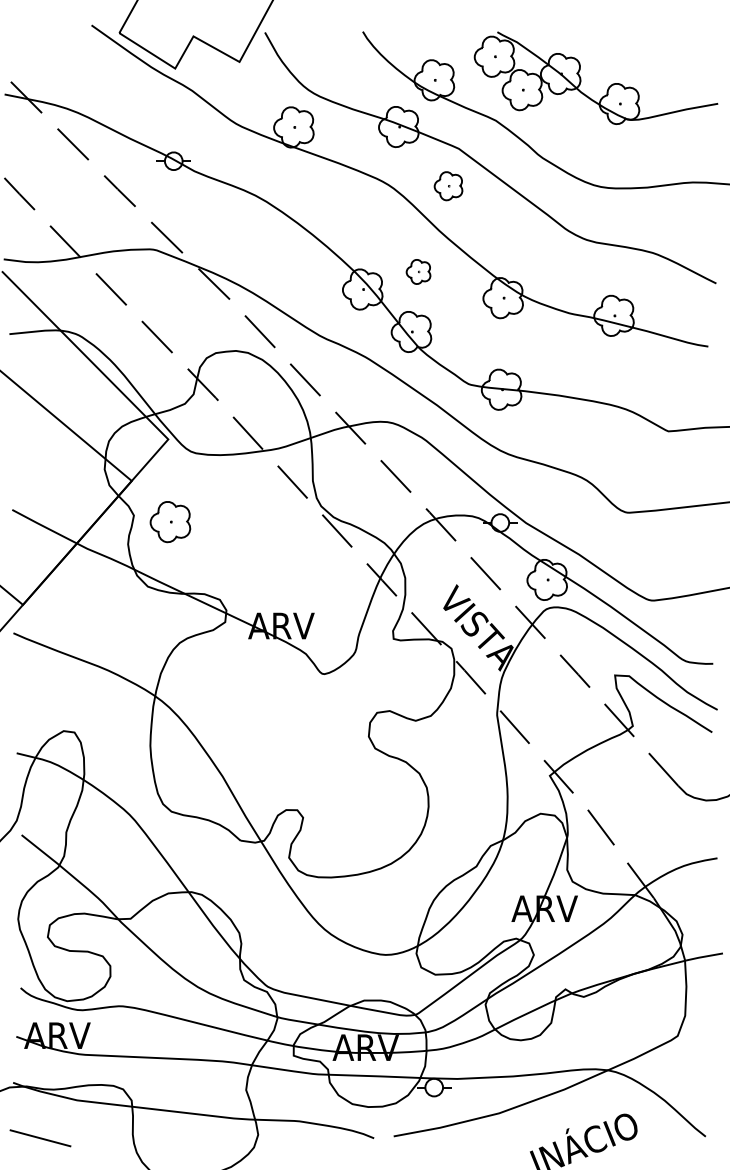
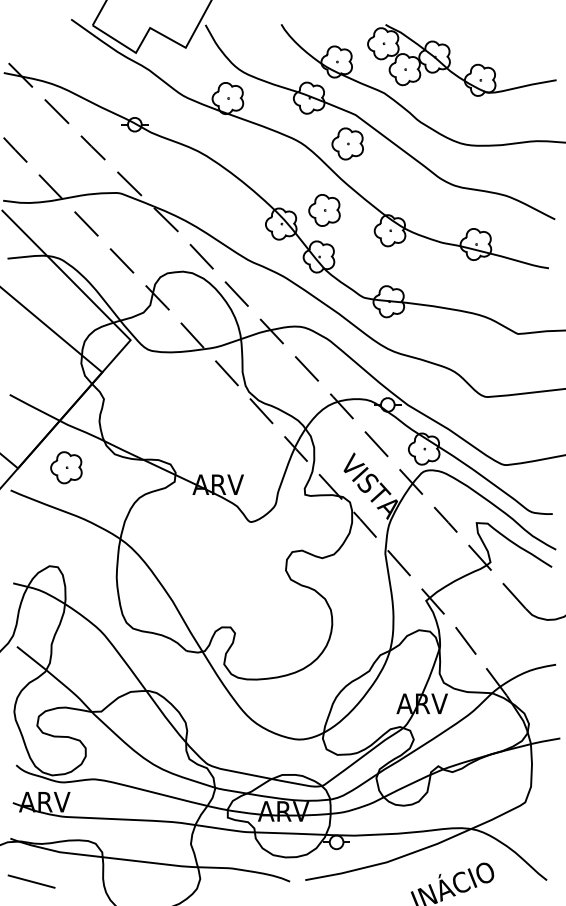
part: (448, 186) -> (347, 144), size x1.43
part: (418, 271) -> (324, 210), size x1.67
part: (170, 522) -> (66, 468), moved

